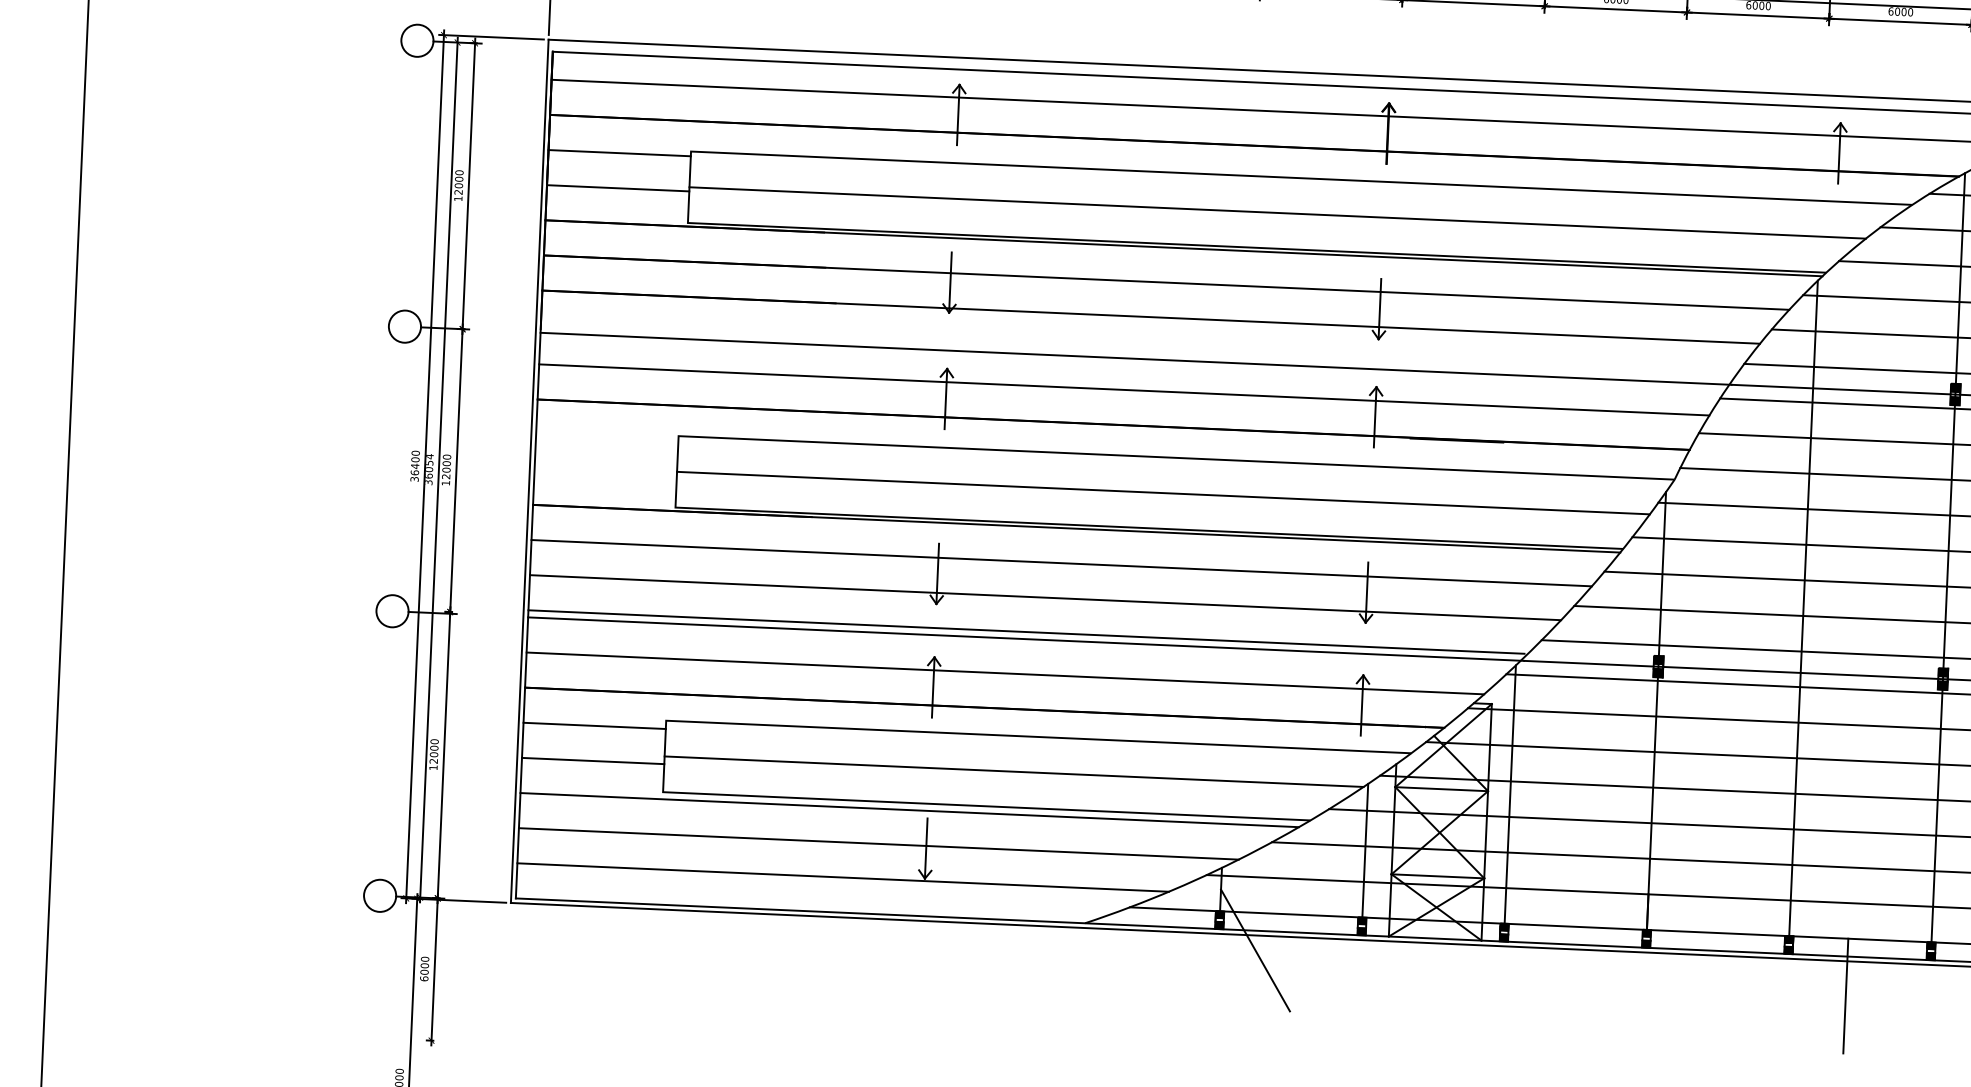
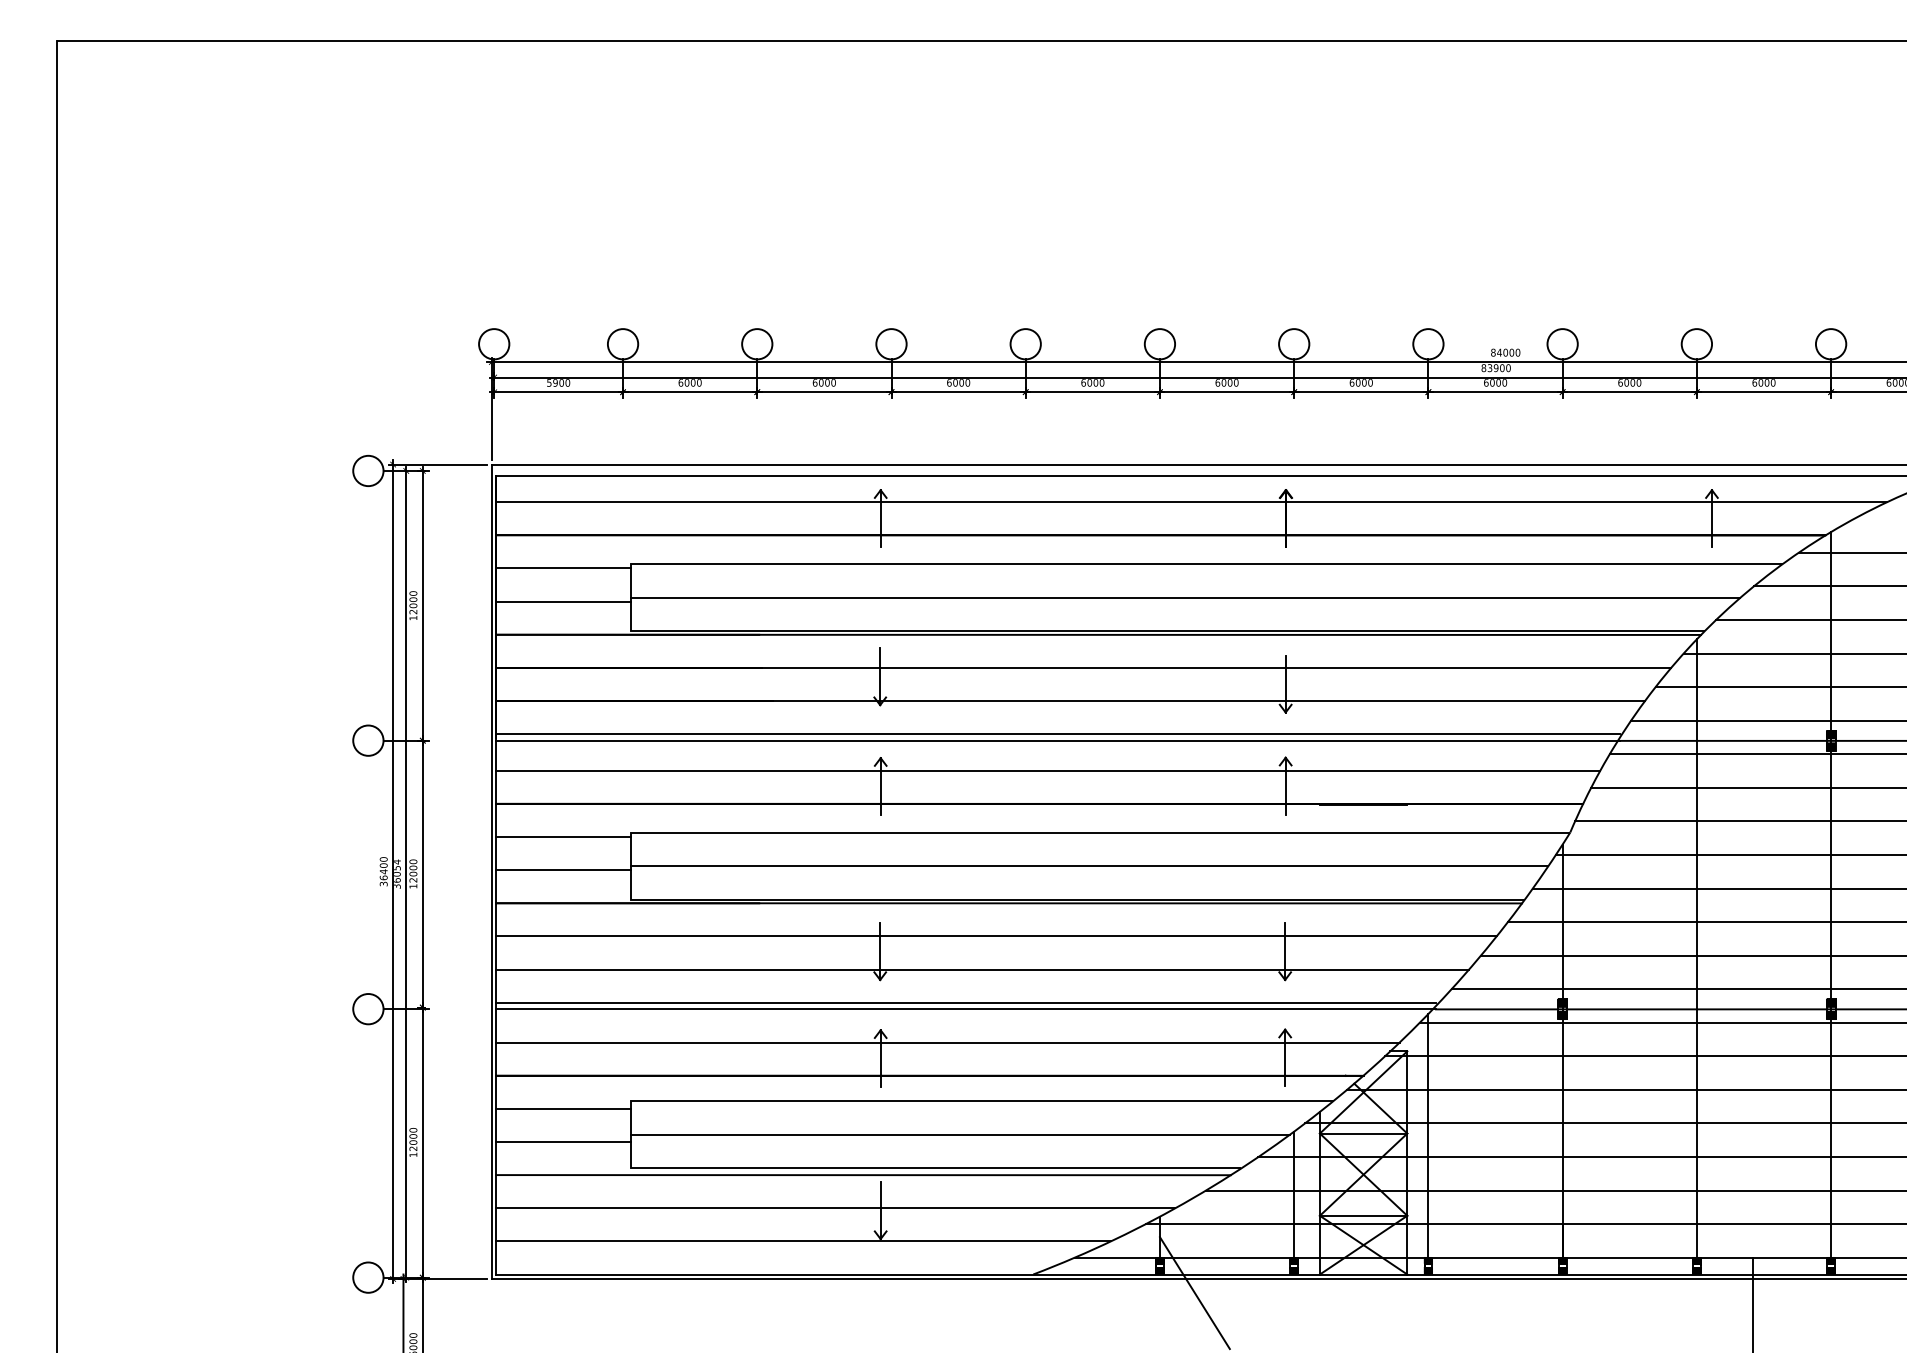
line: (1135, 352) -> (1057, 734), added
line: (607, 437) -> (563, 836), added
line: (605, 473) -> (563, 870), added

